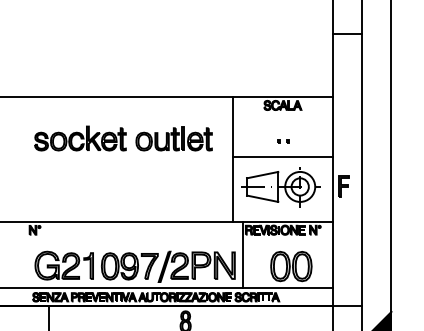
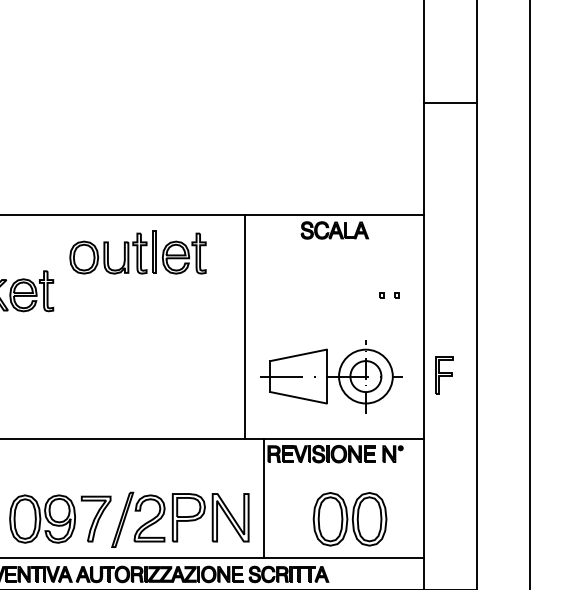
part: (173, 138) -> (136, 252), moved
part: (283, 141) -> (389, 295), moved
line: (282, 156) -> (334, 321), removed

